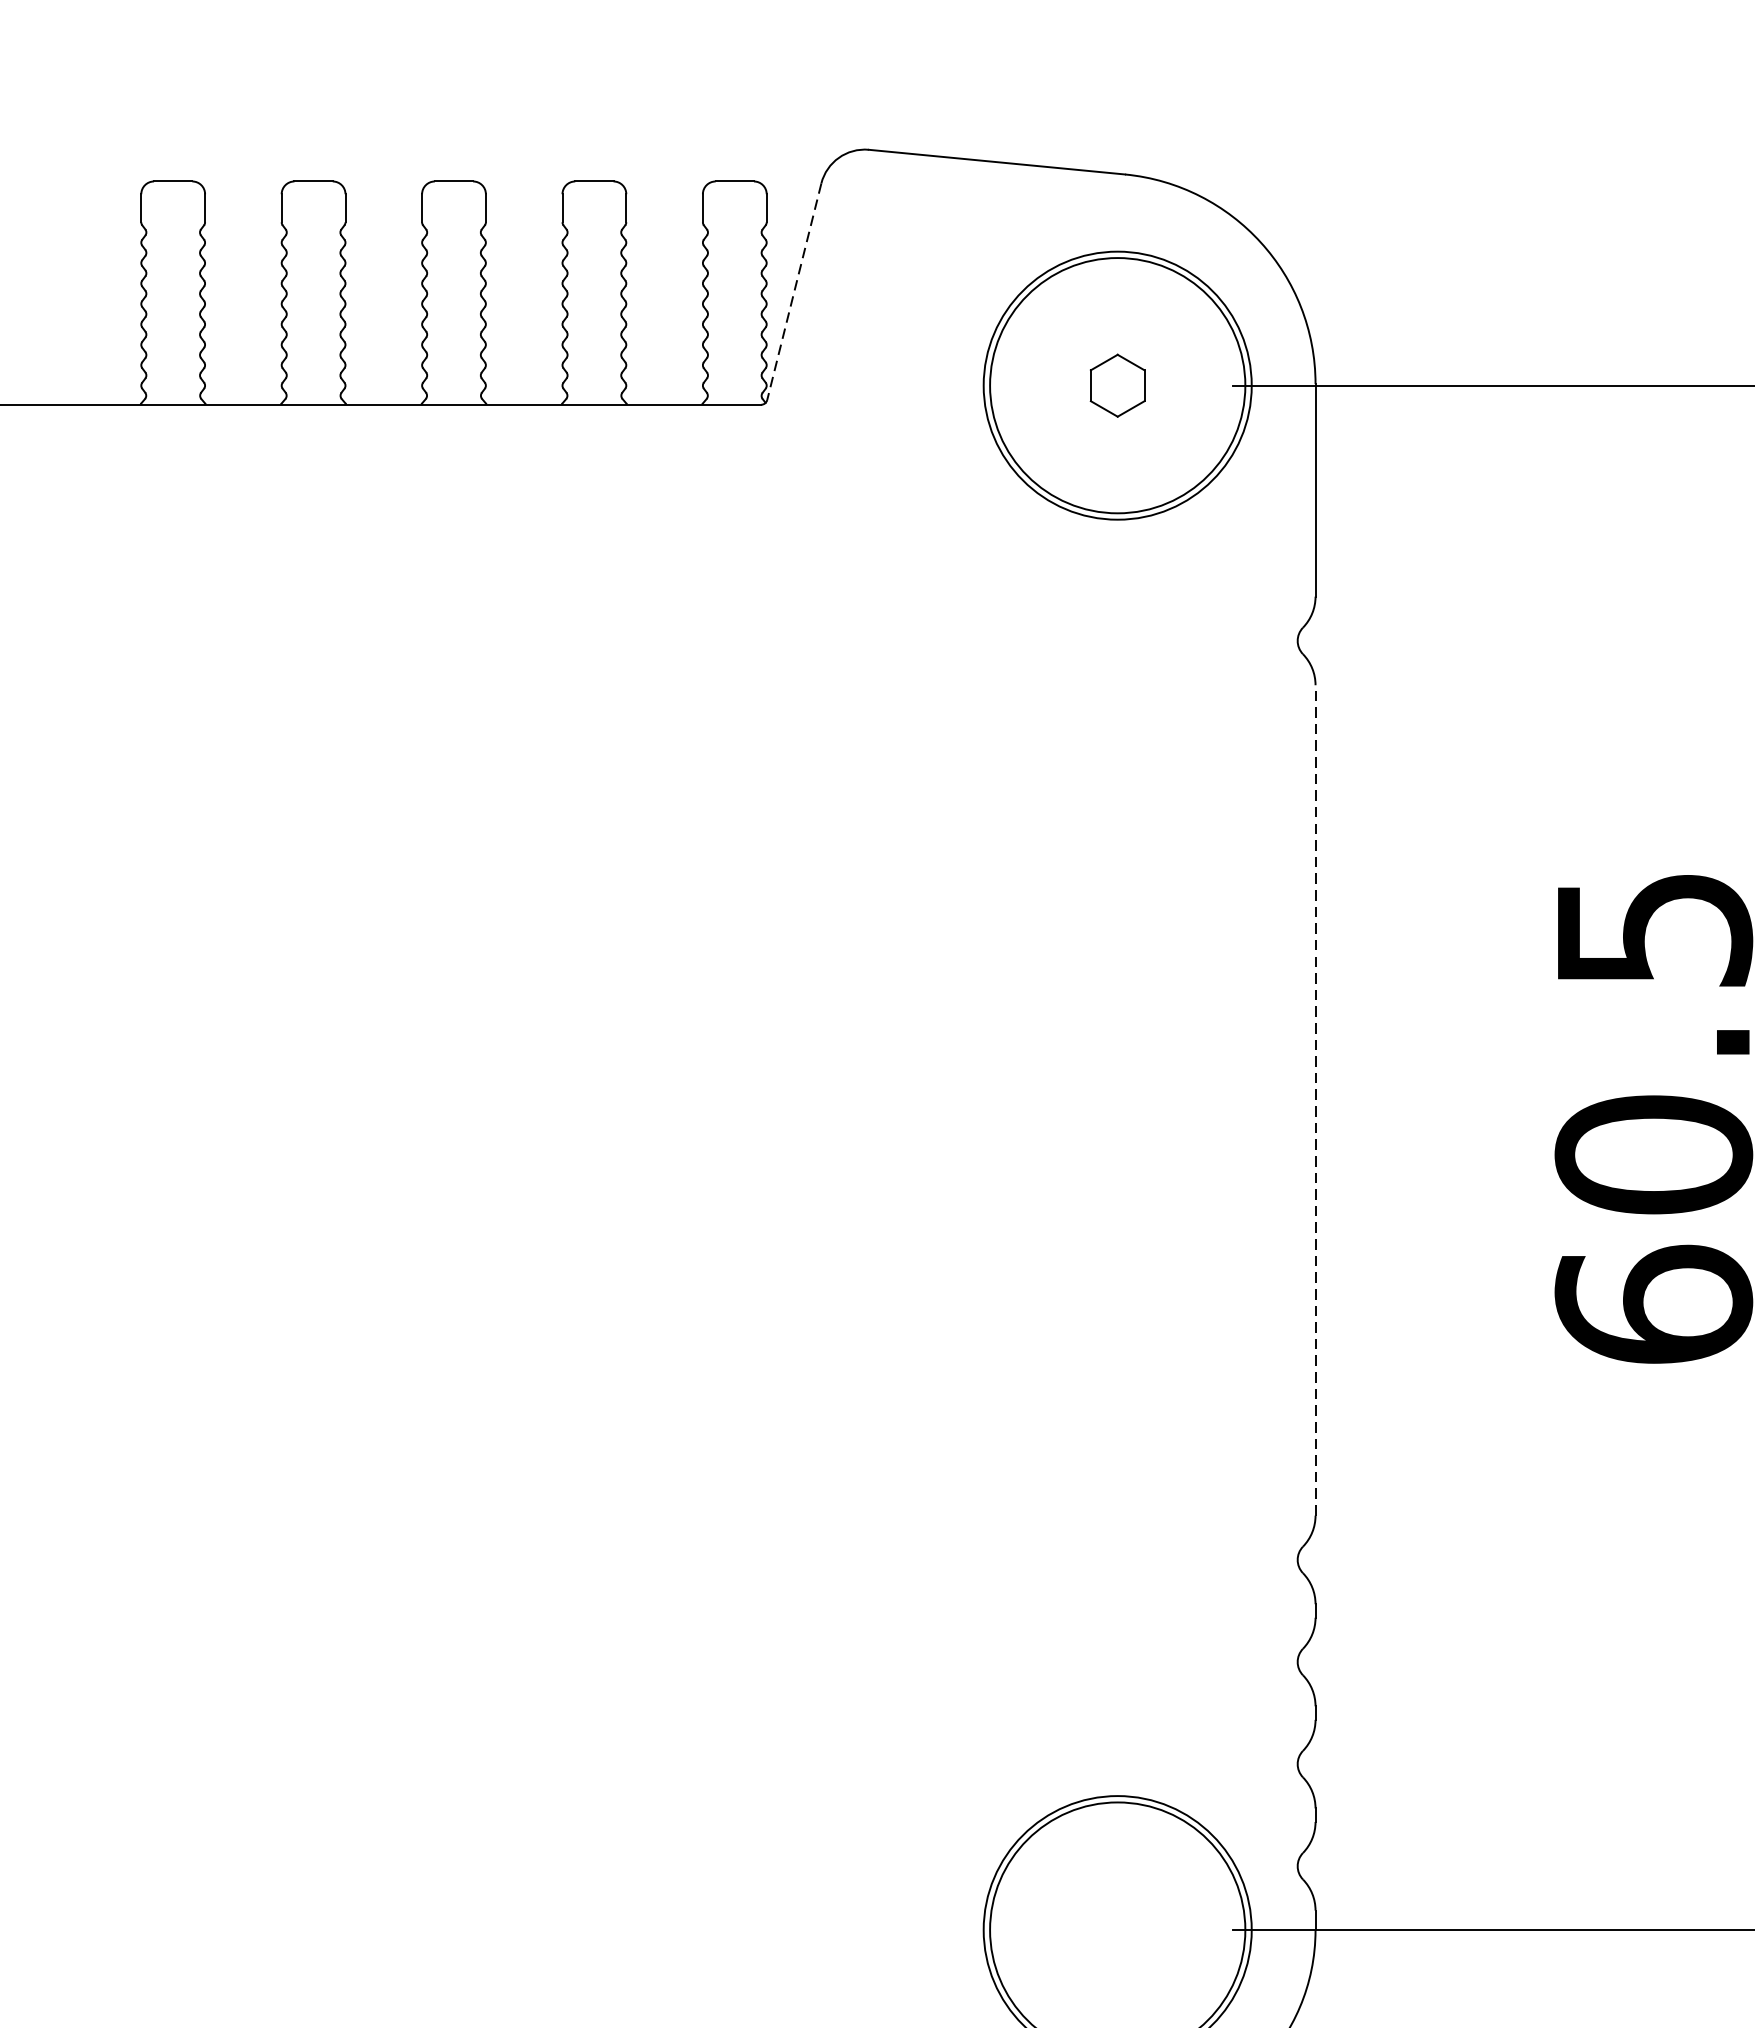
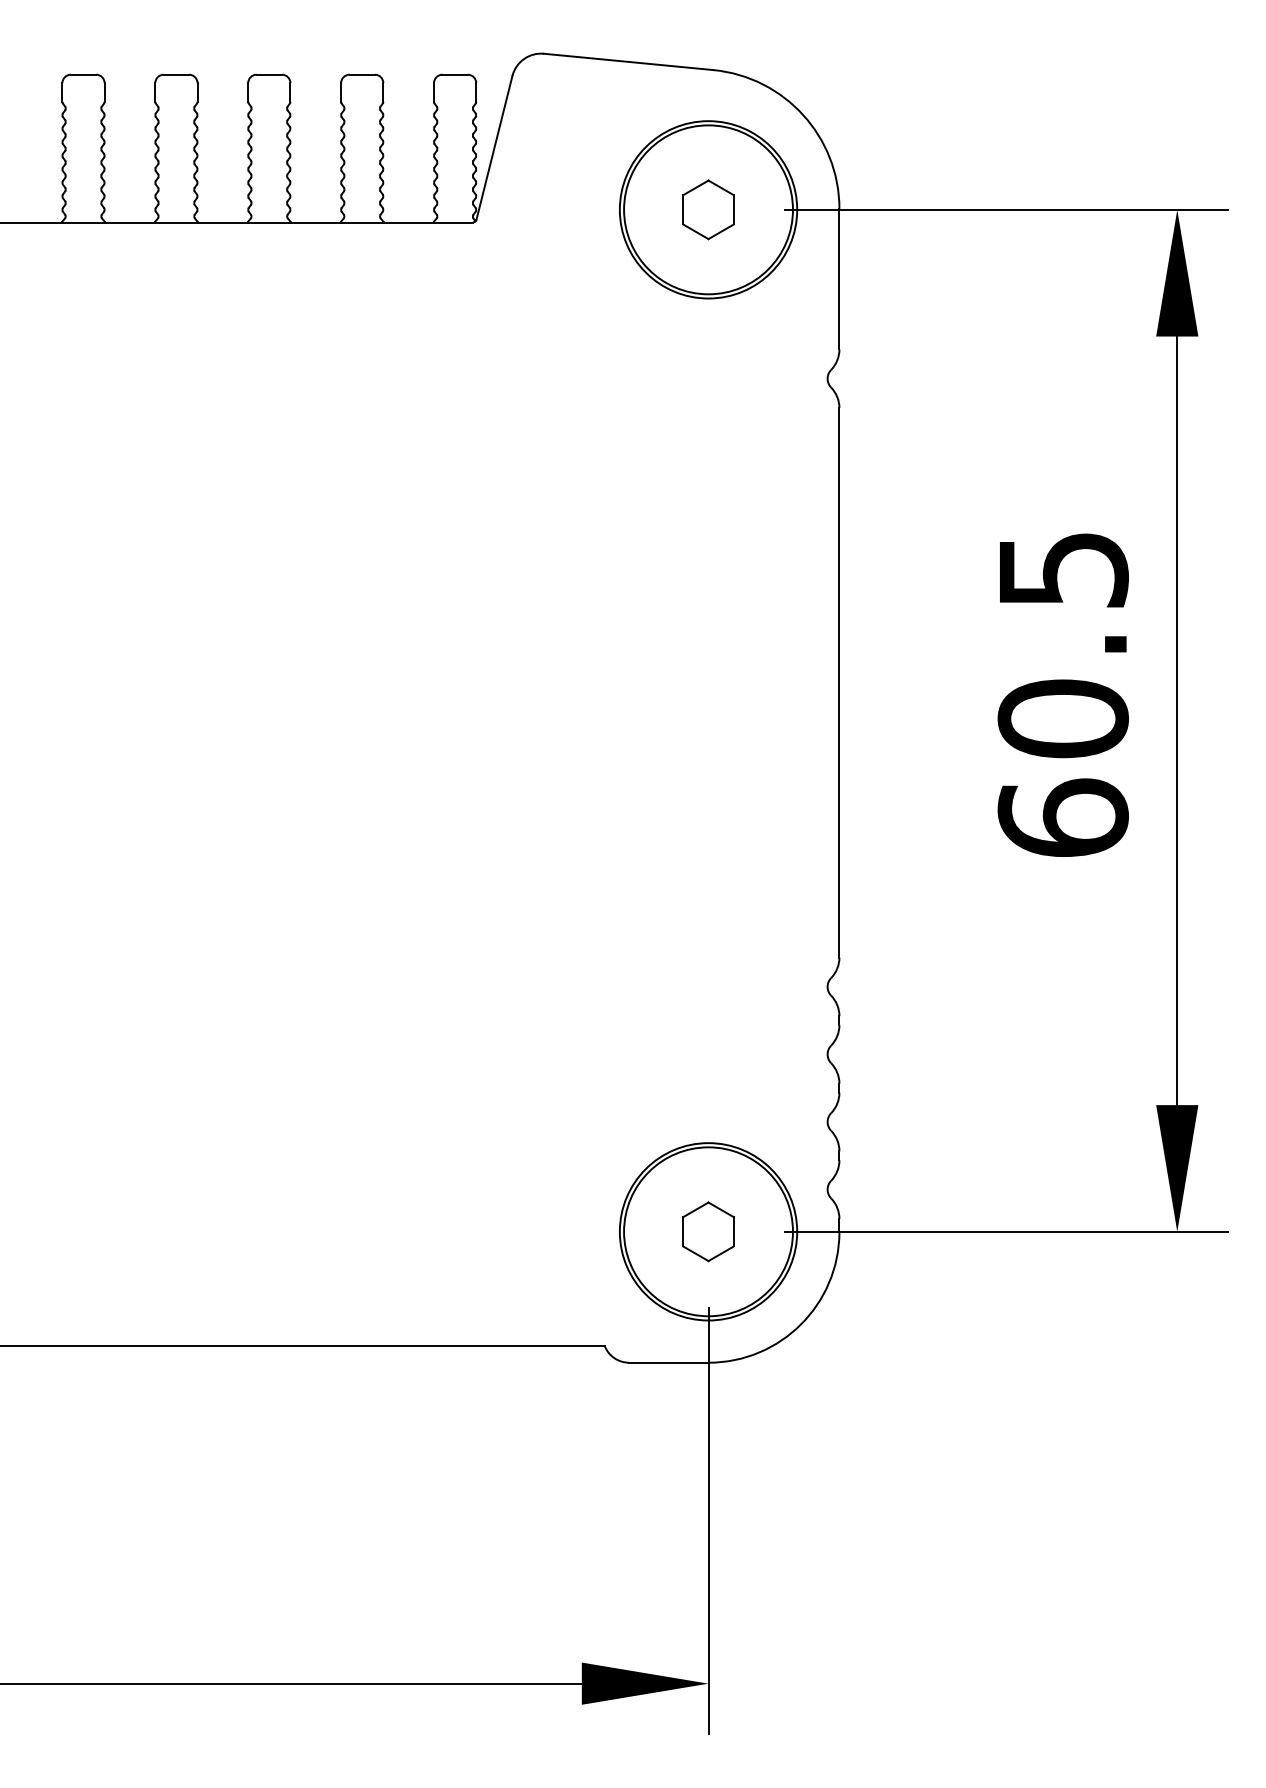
line: (794, 291) -> (494, 147), dashed -> solid
part: (1117, 385) -> (708, 209), size x1.43
line: (1315, 1099) -> (839, 682), dashed -> solid
part: (1117, 1929) -> (708, 1231), added

